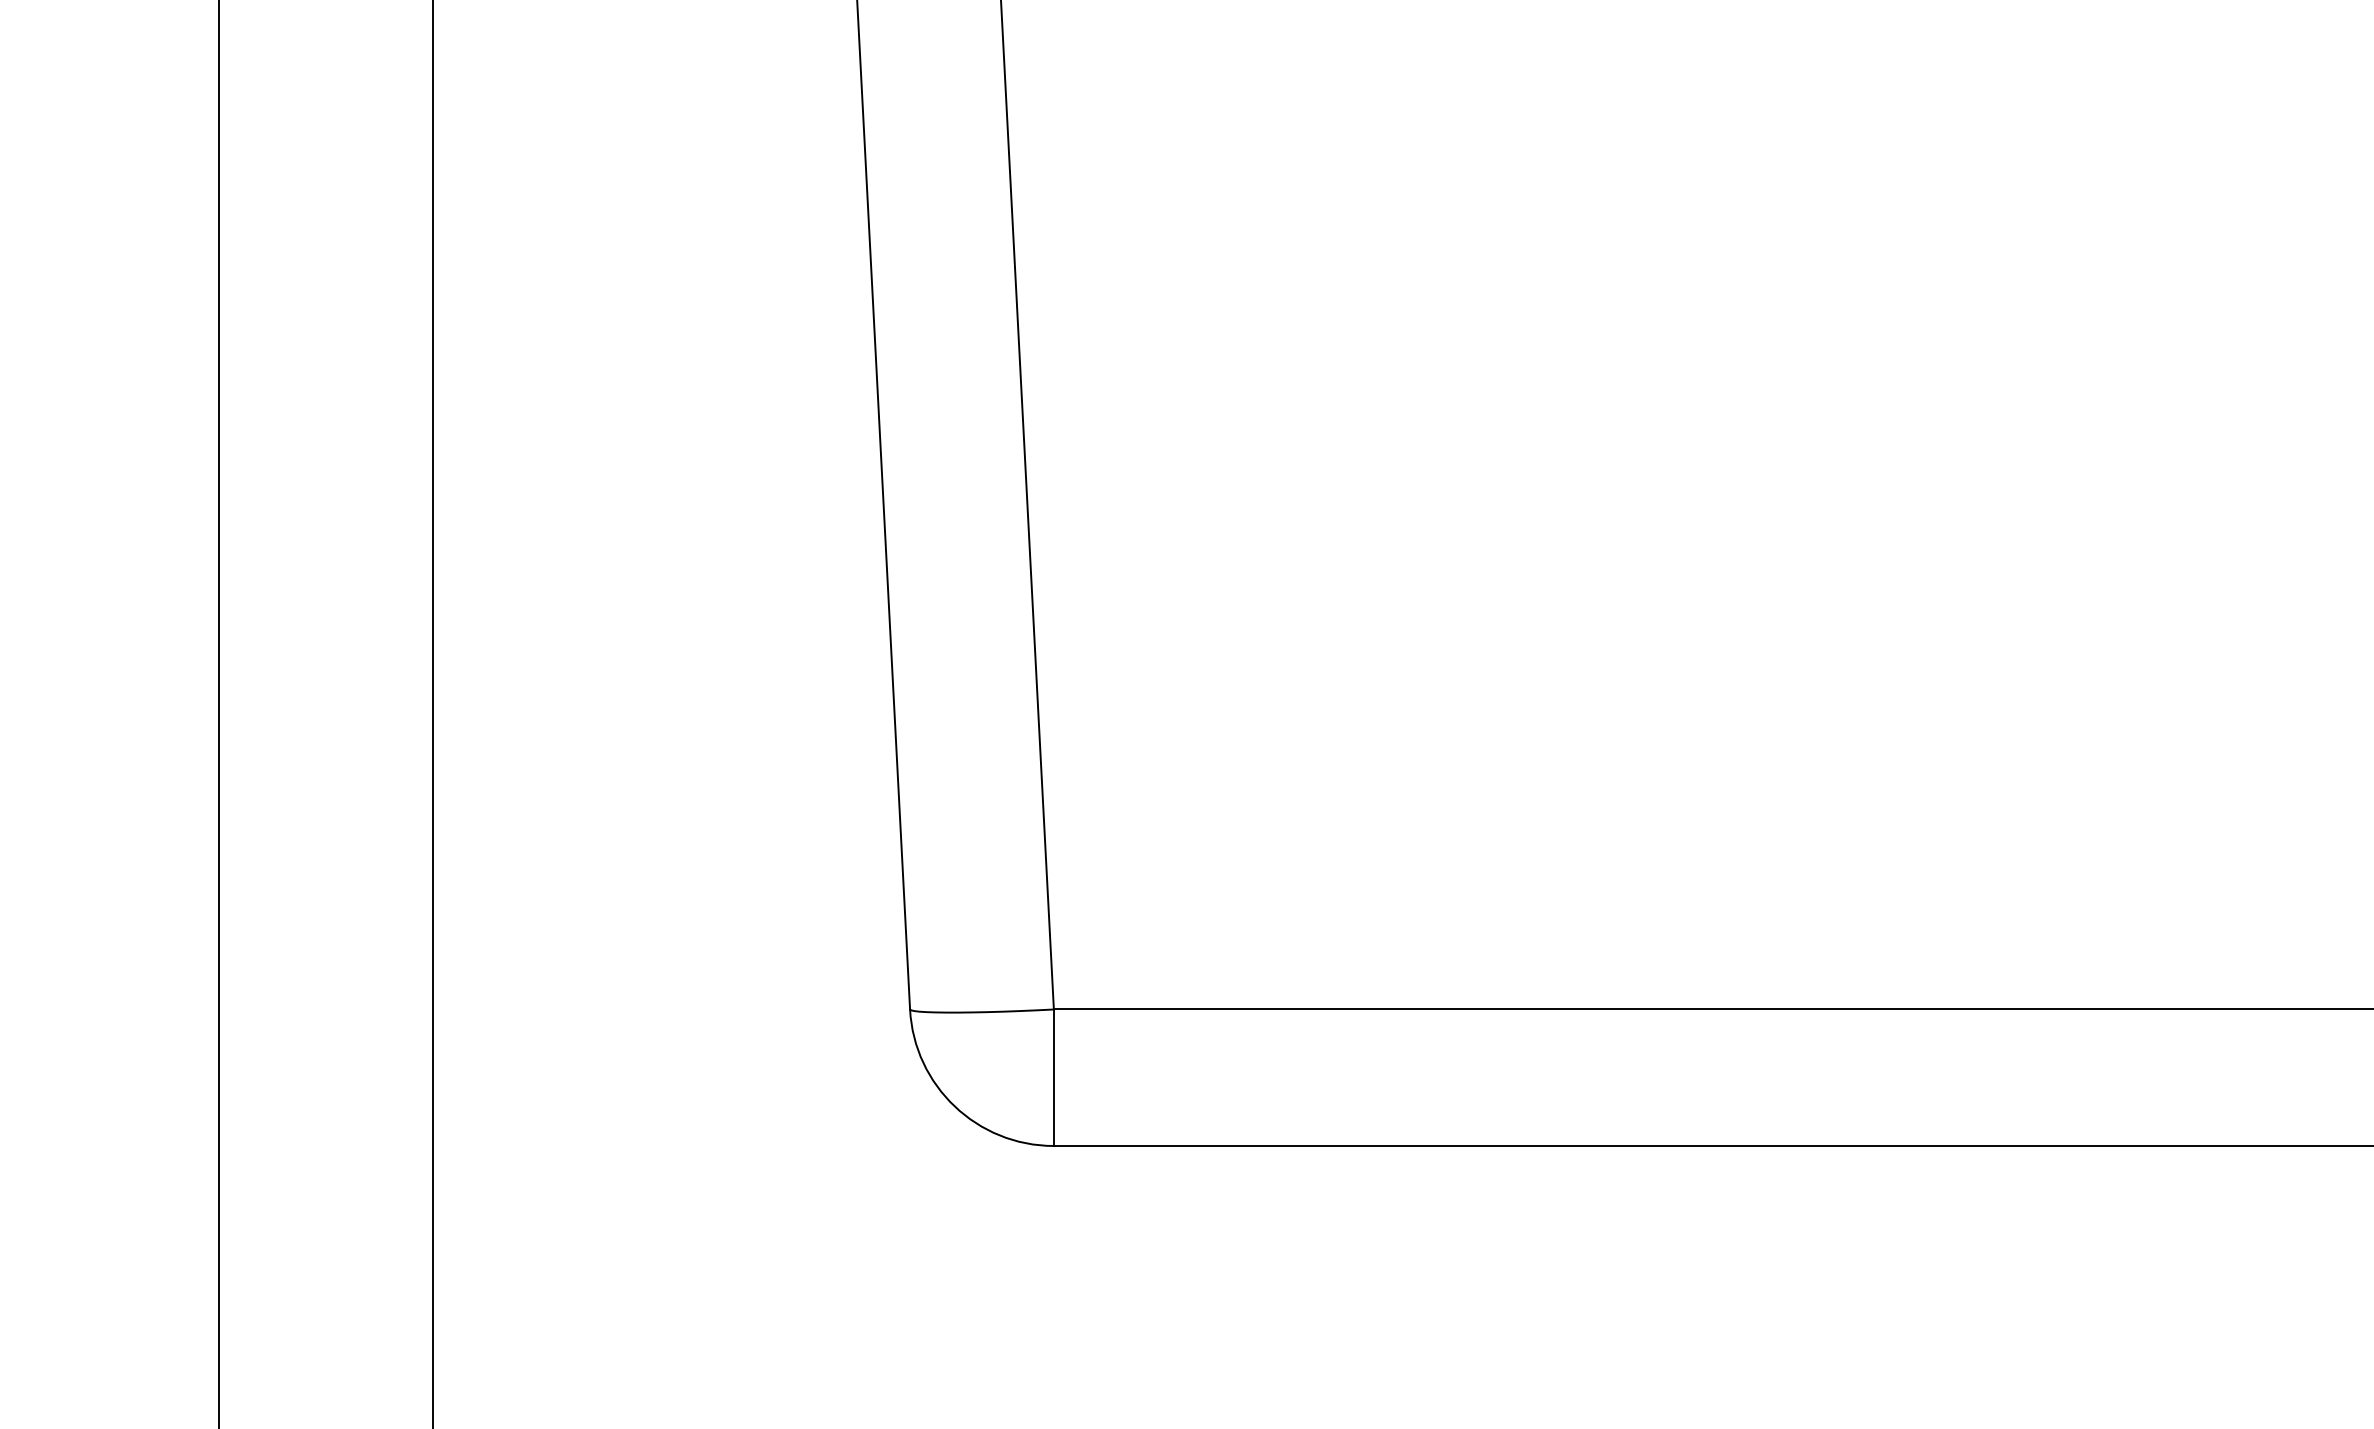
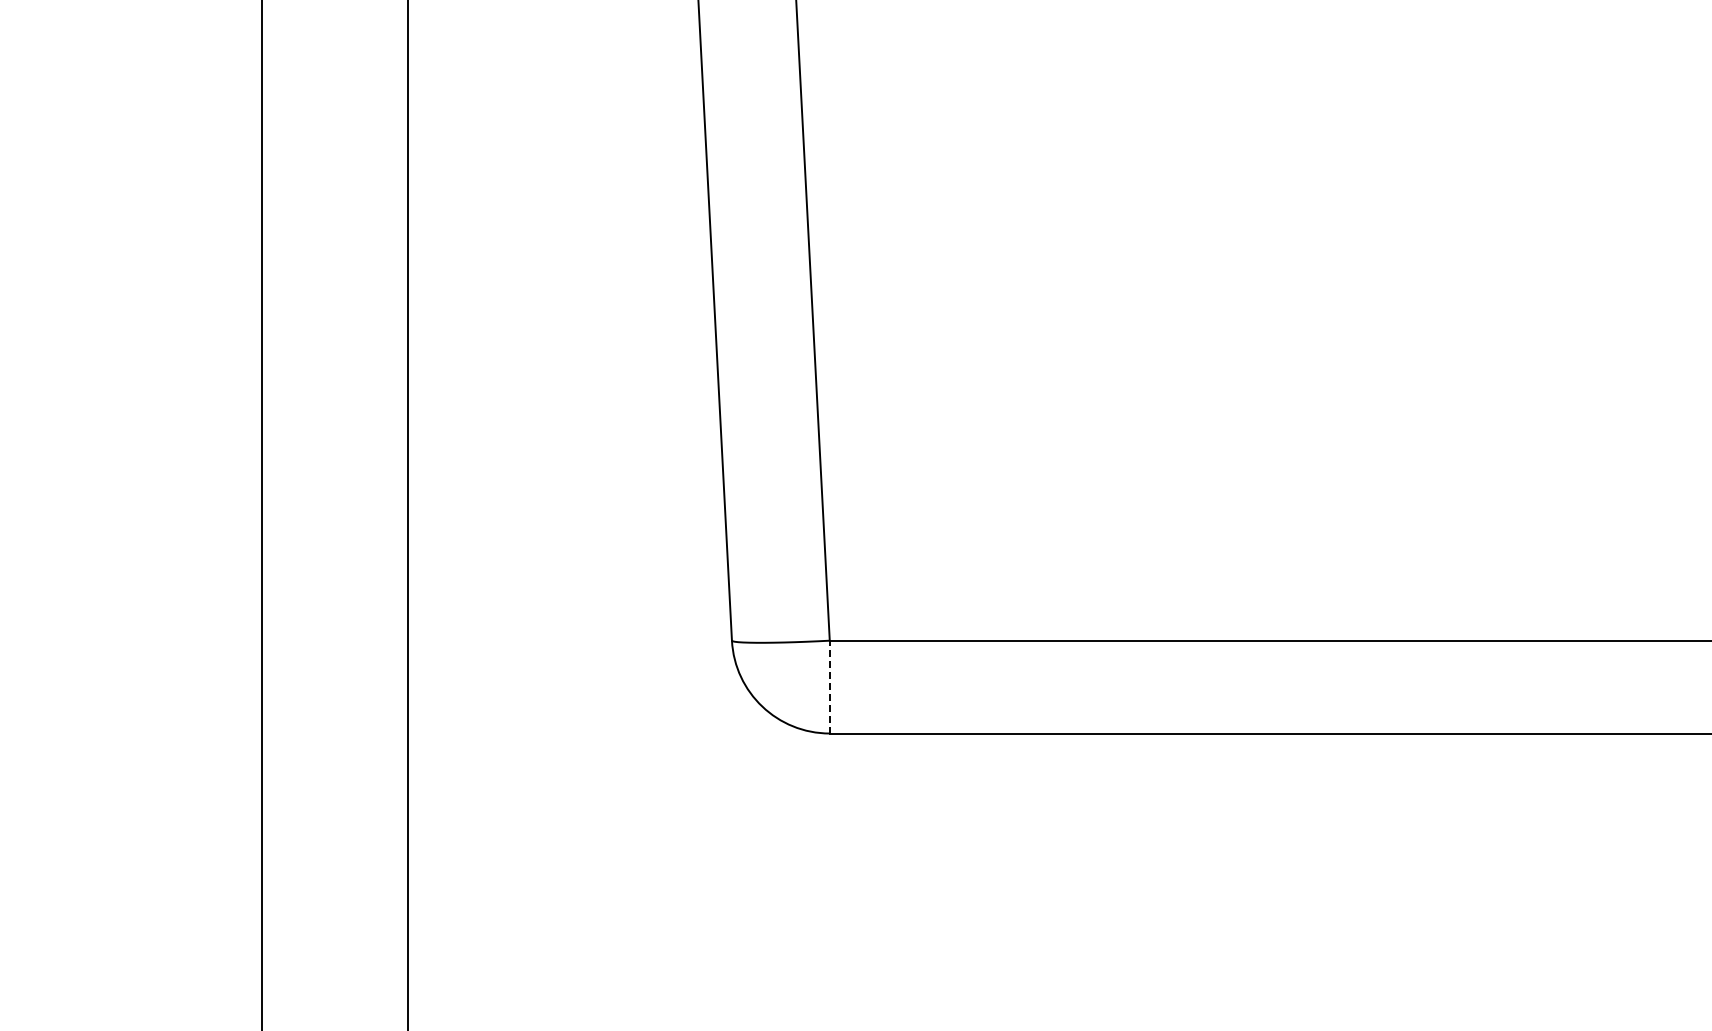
line: (1053, 1076) -> (829, 686), solid -> dashed

